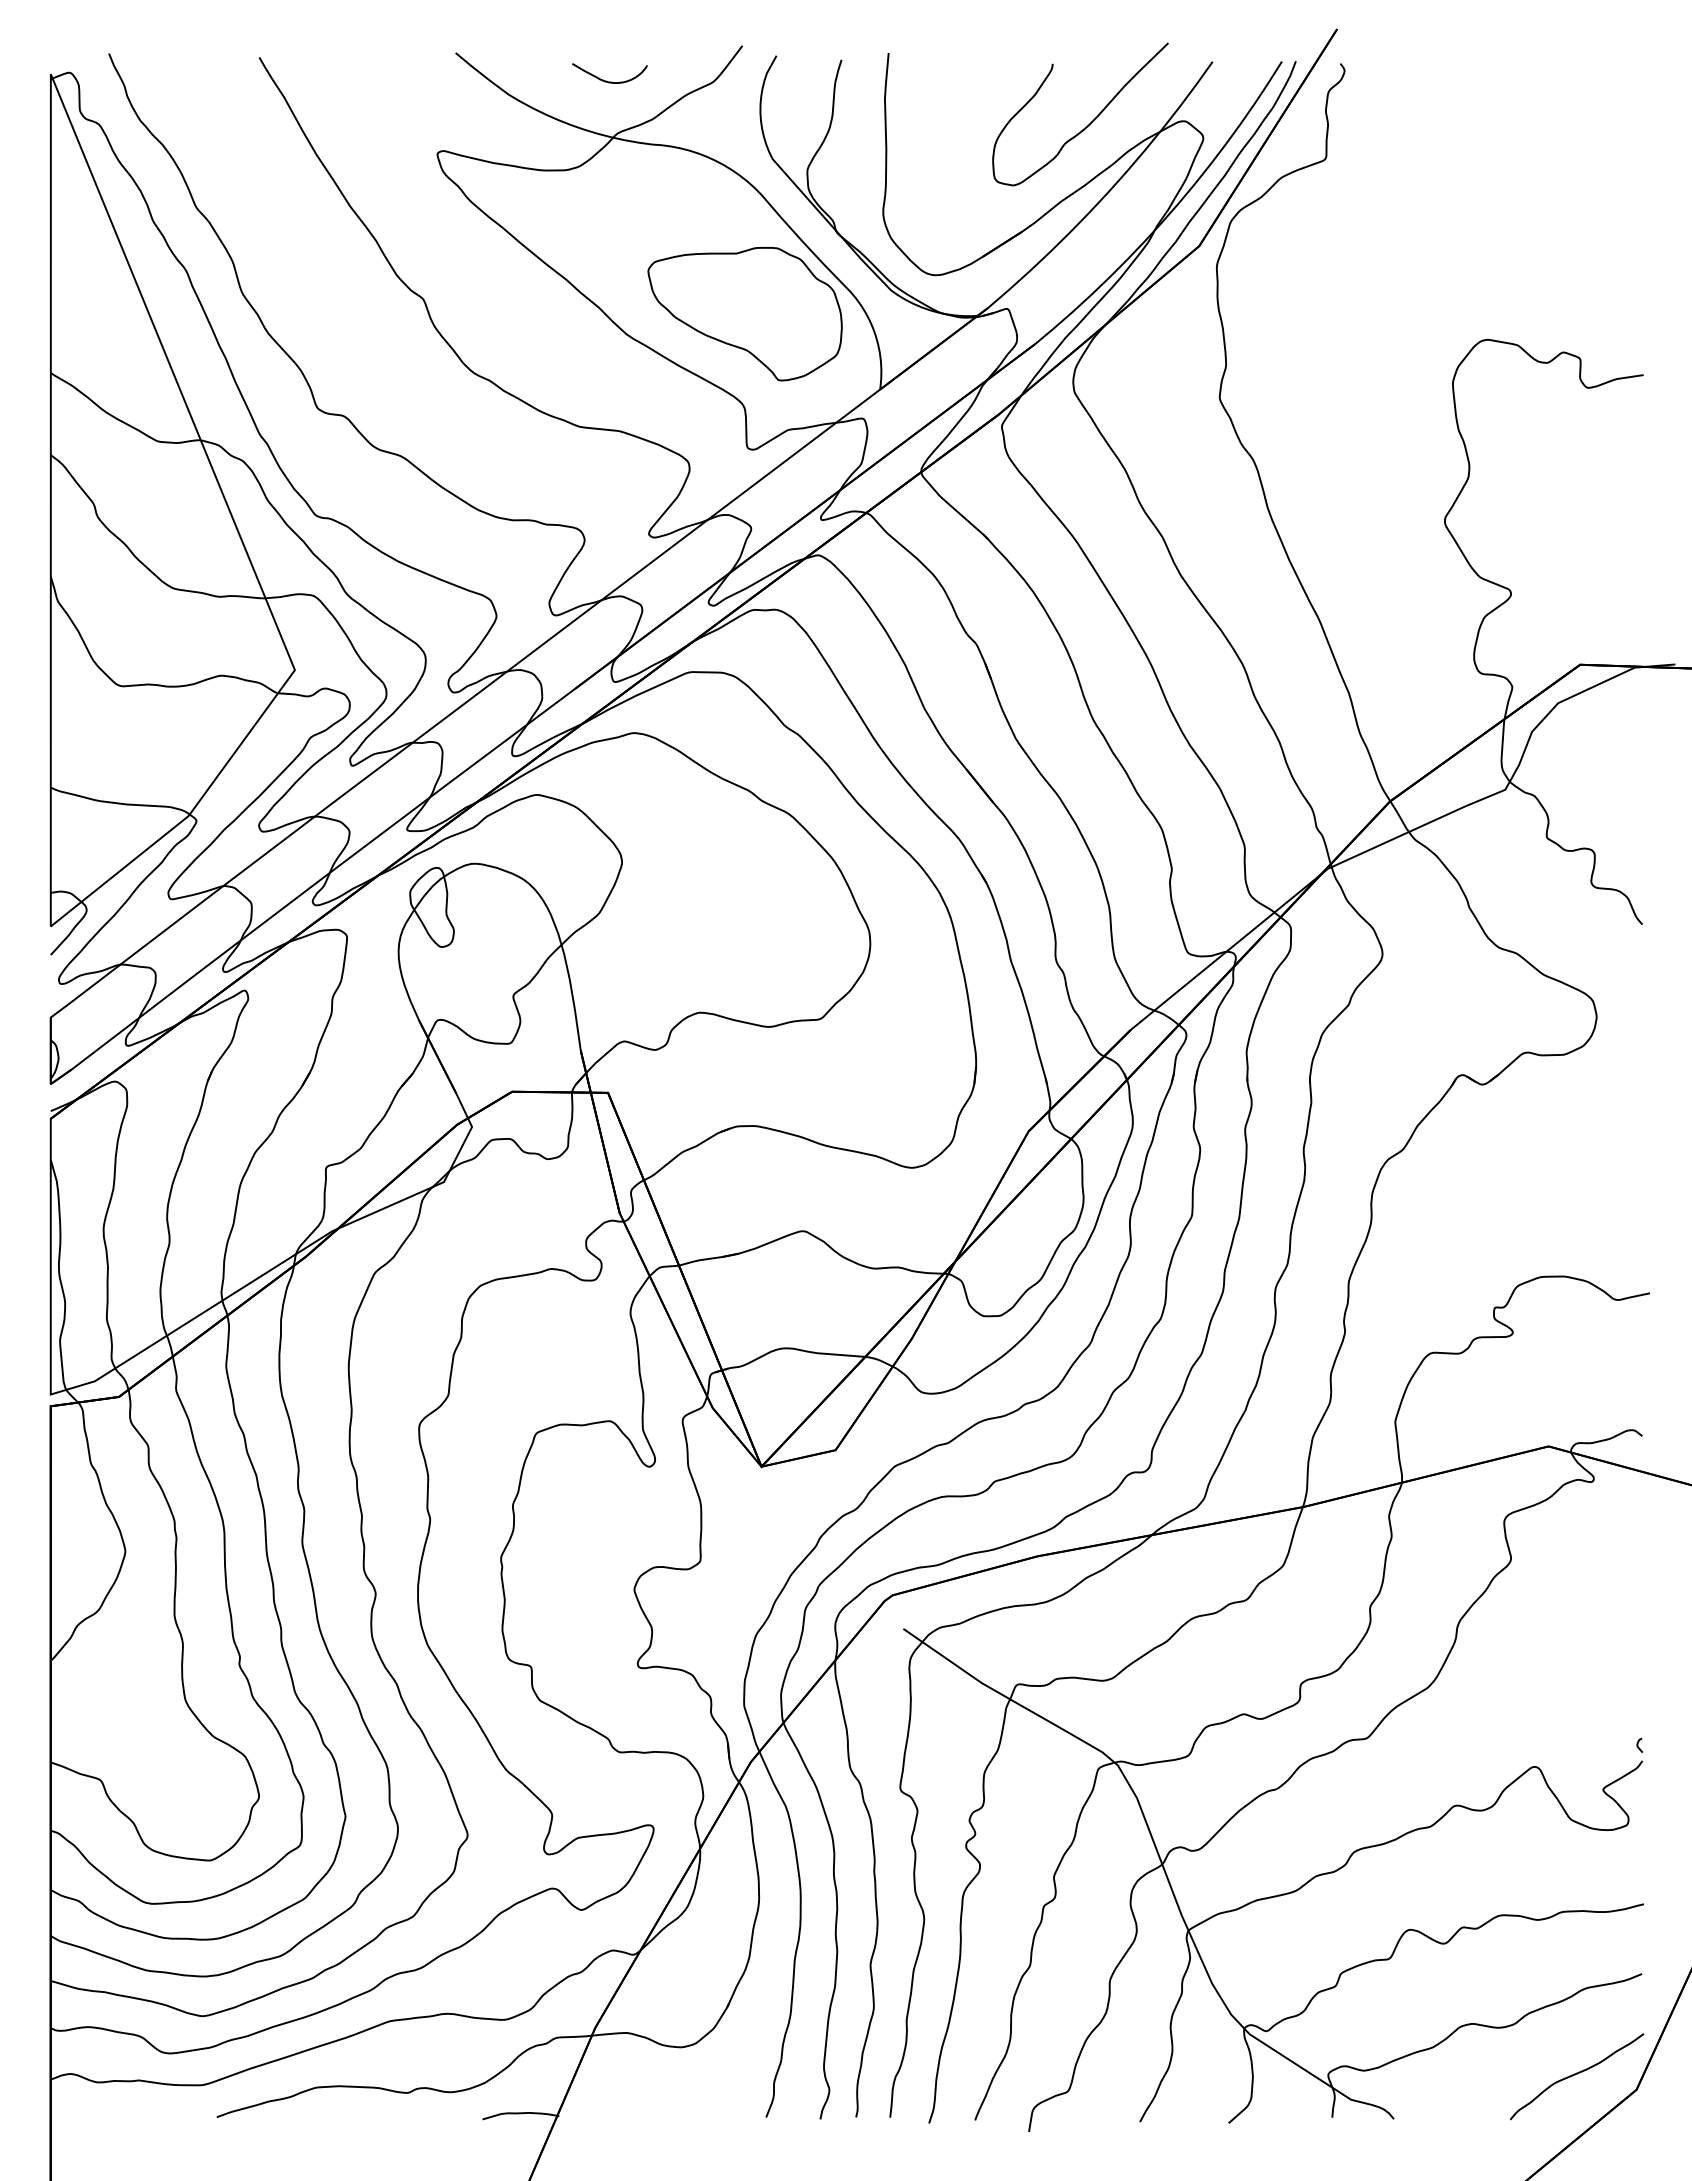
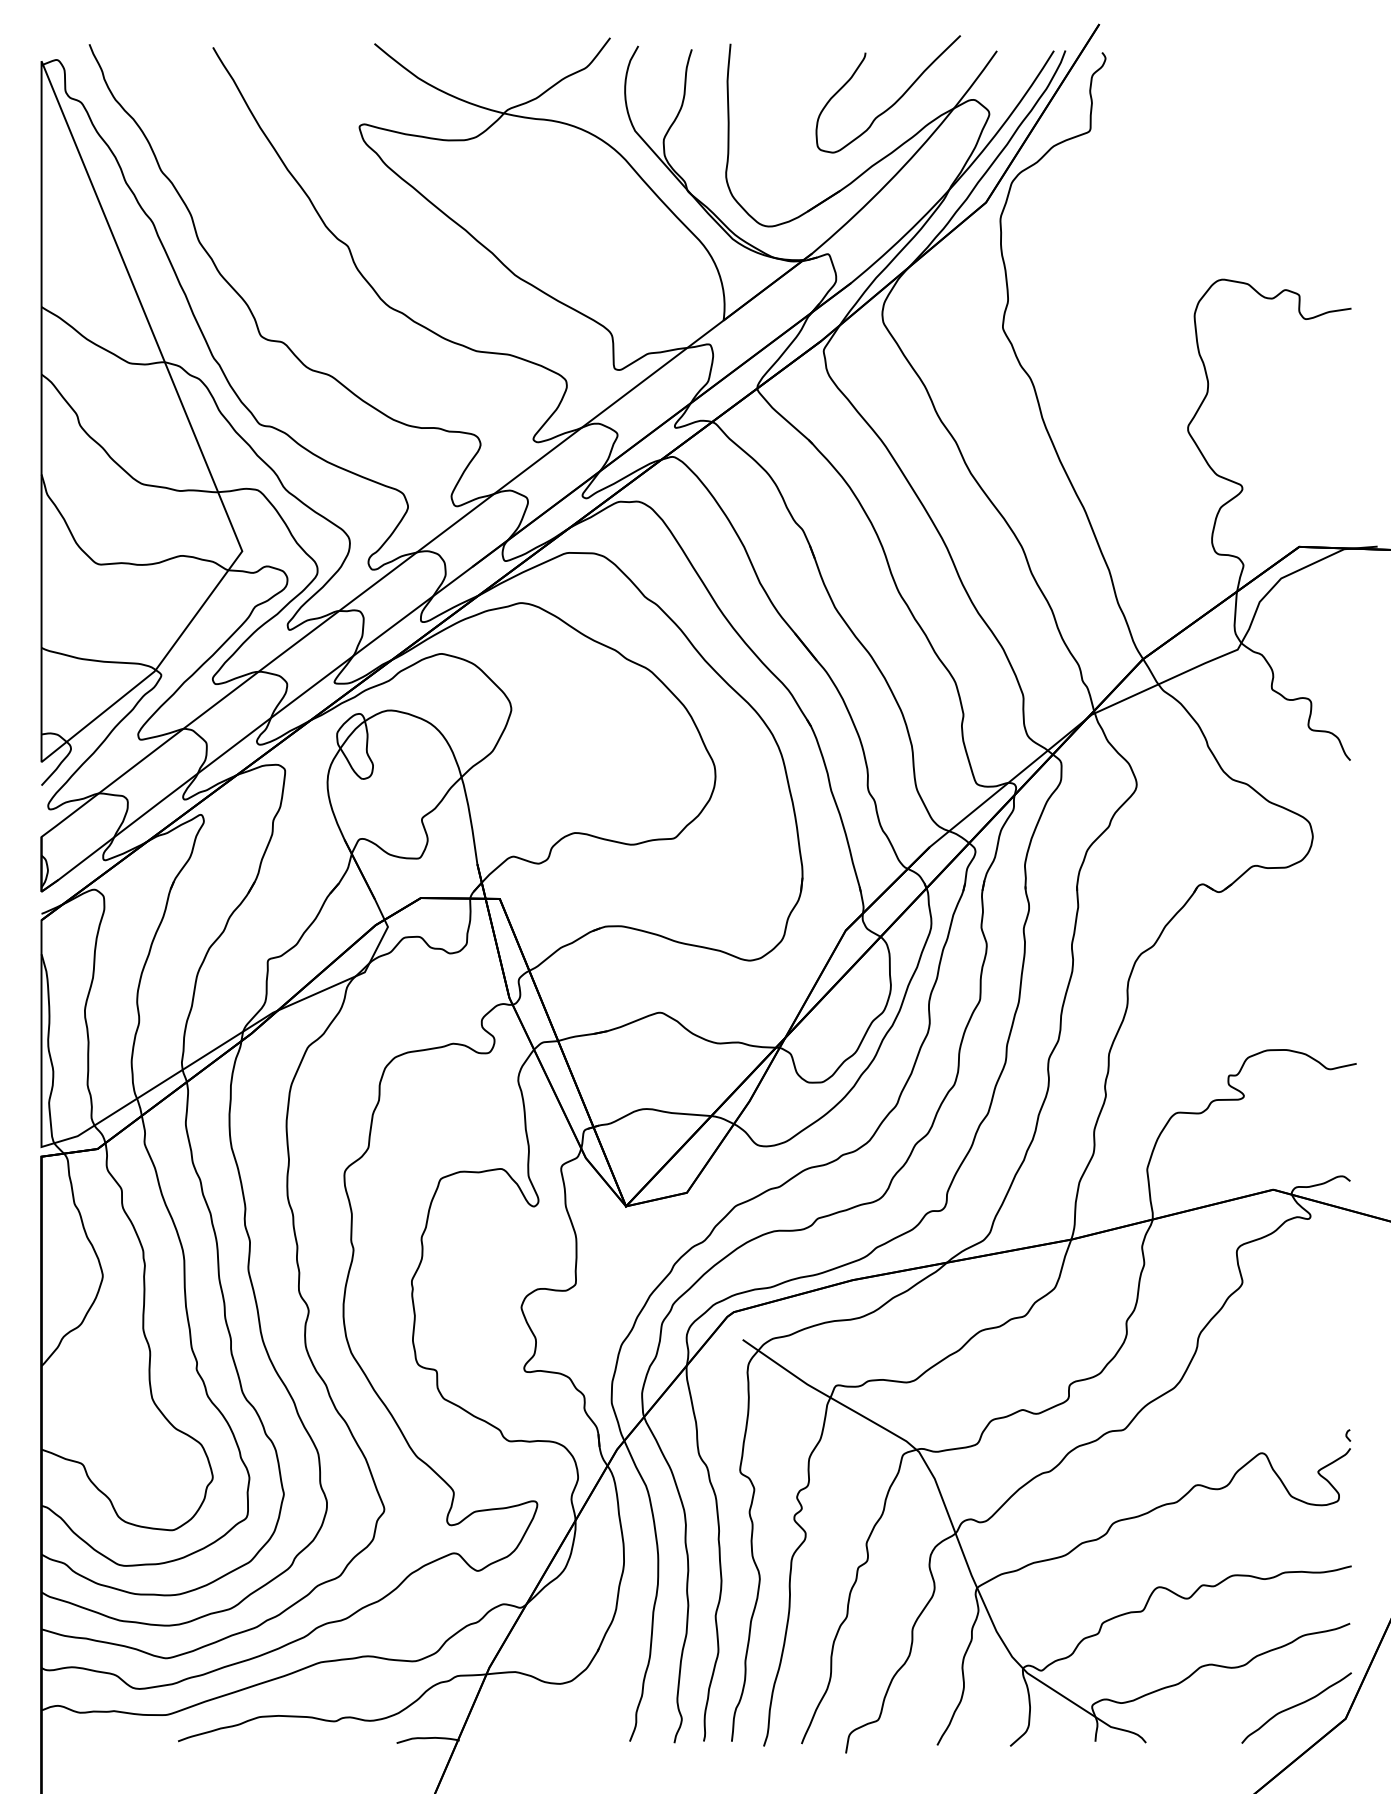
curve: (606, 80) -> (498, 66), removed
part: (744, 314) -> (612, 258), removed

